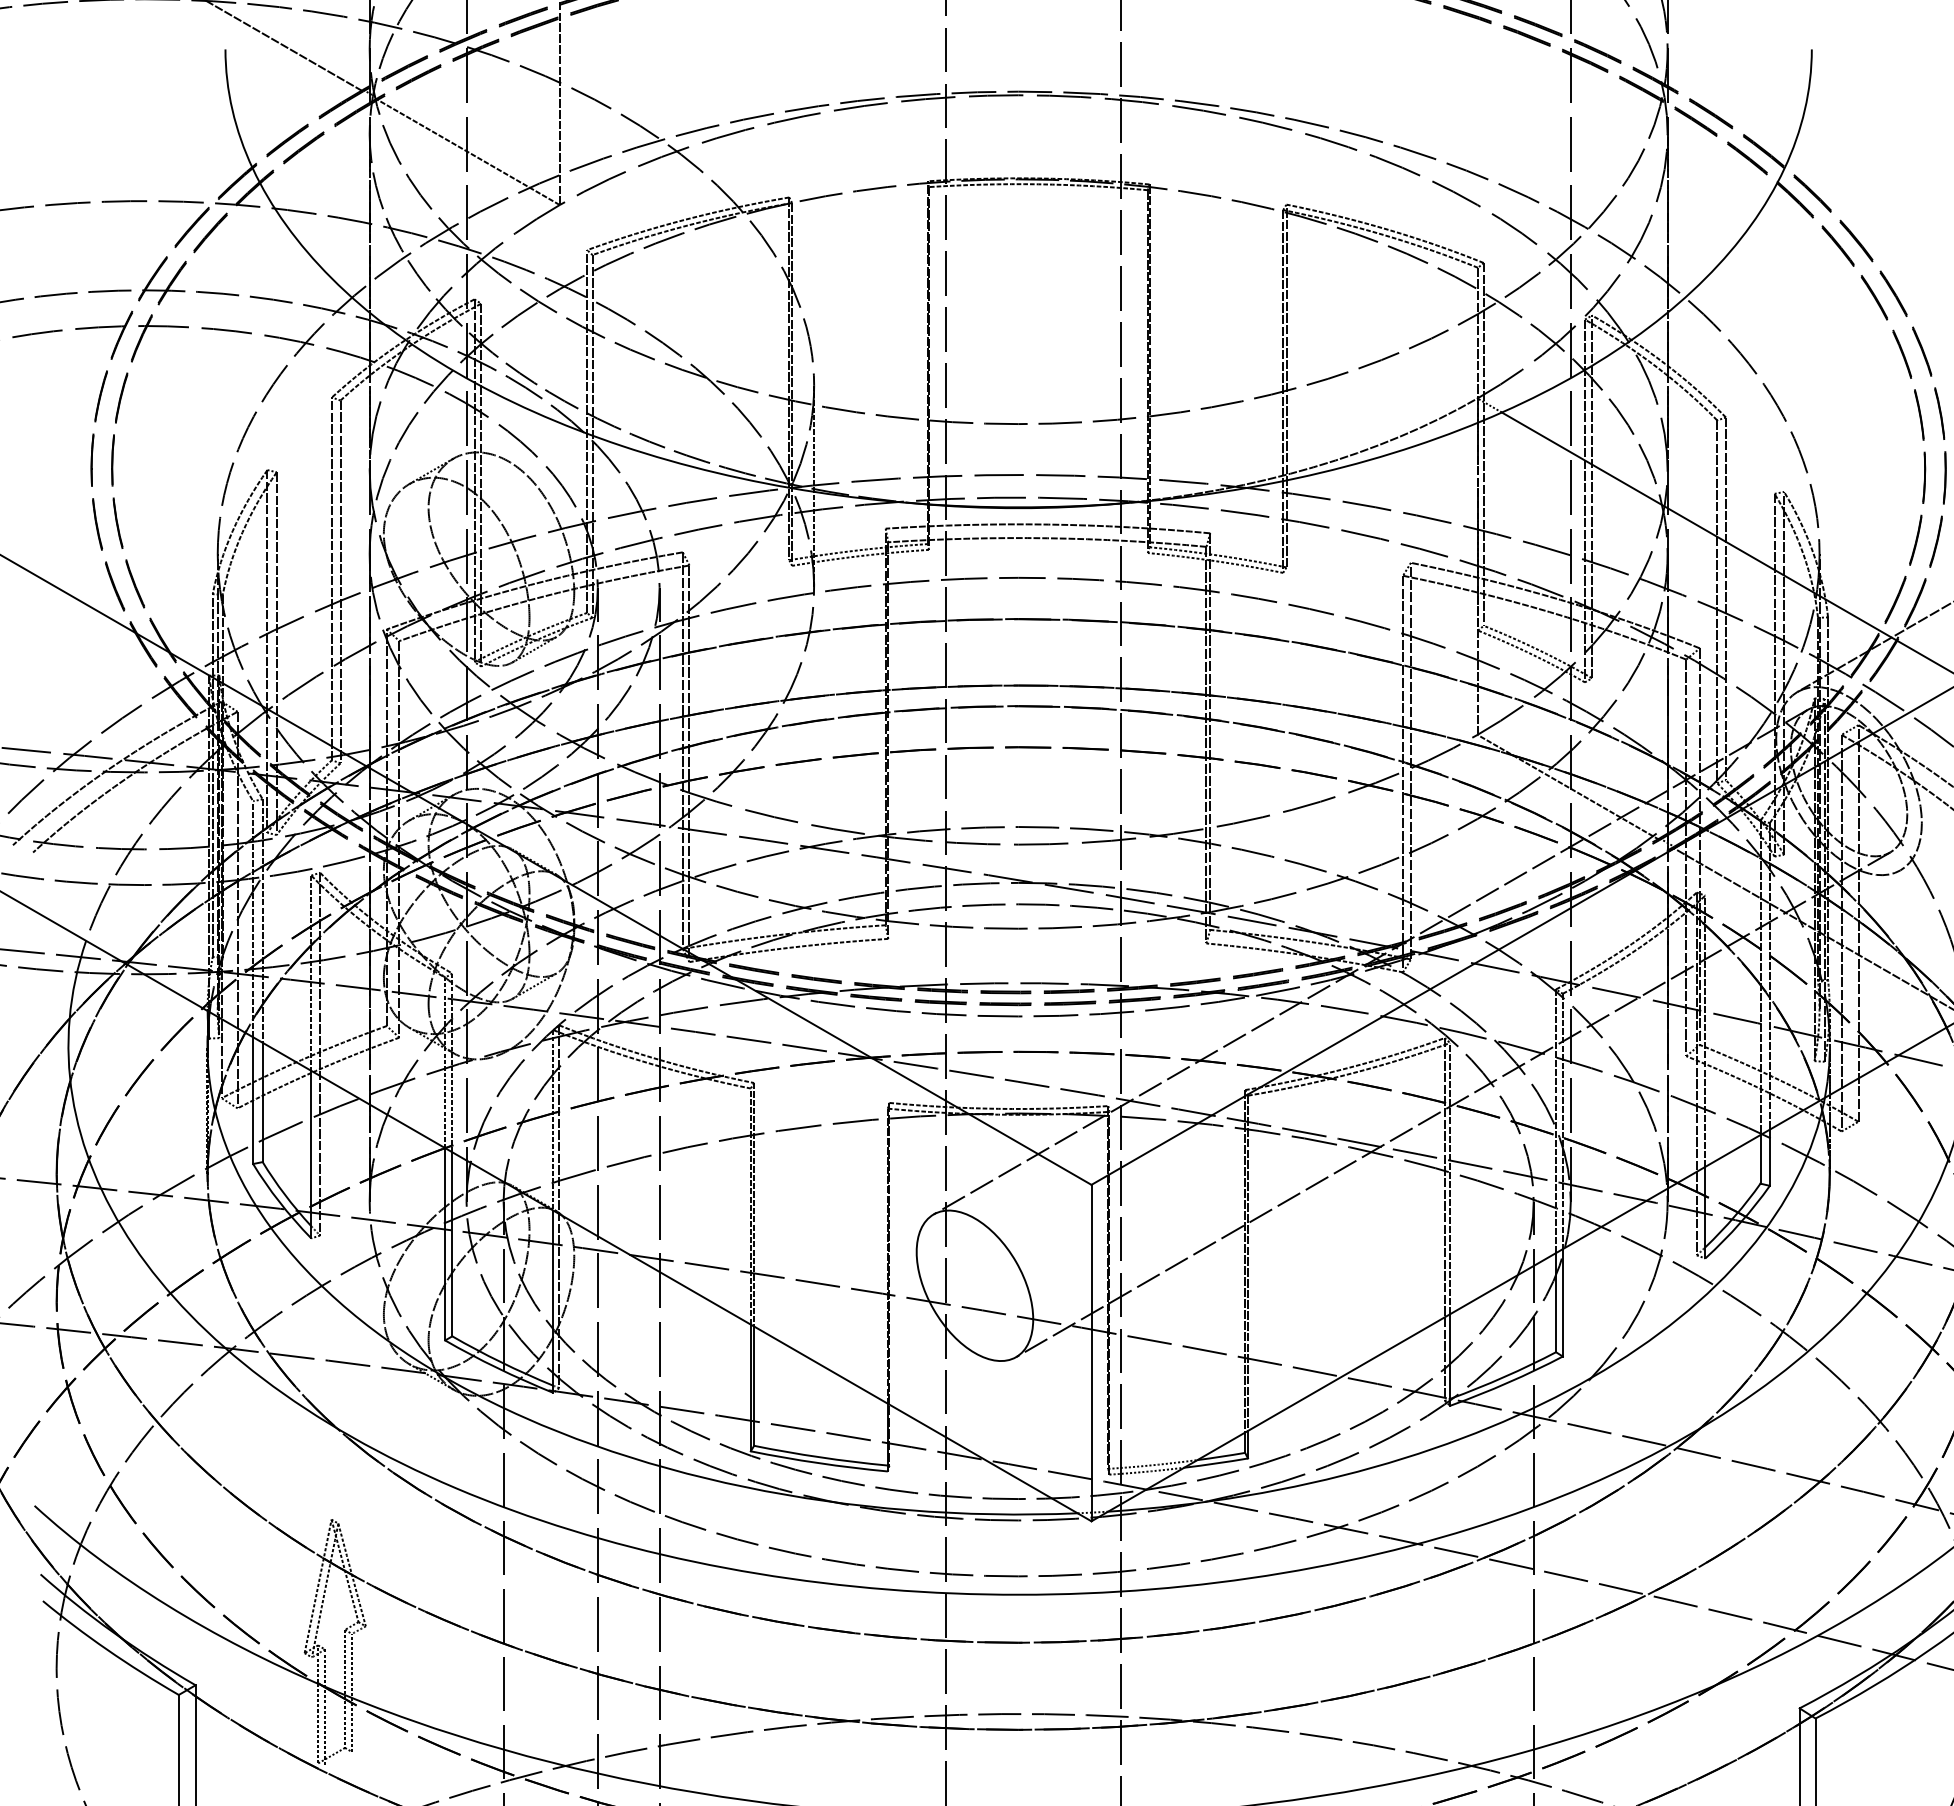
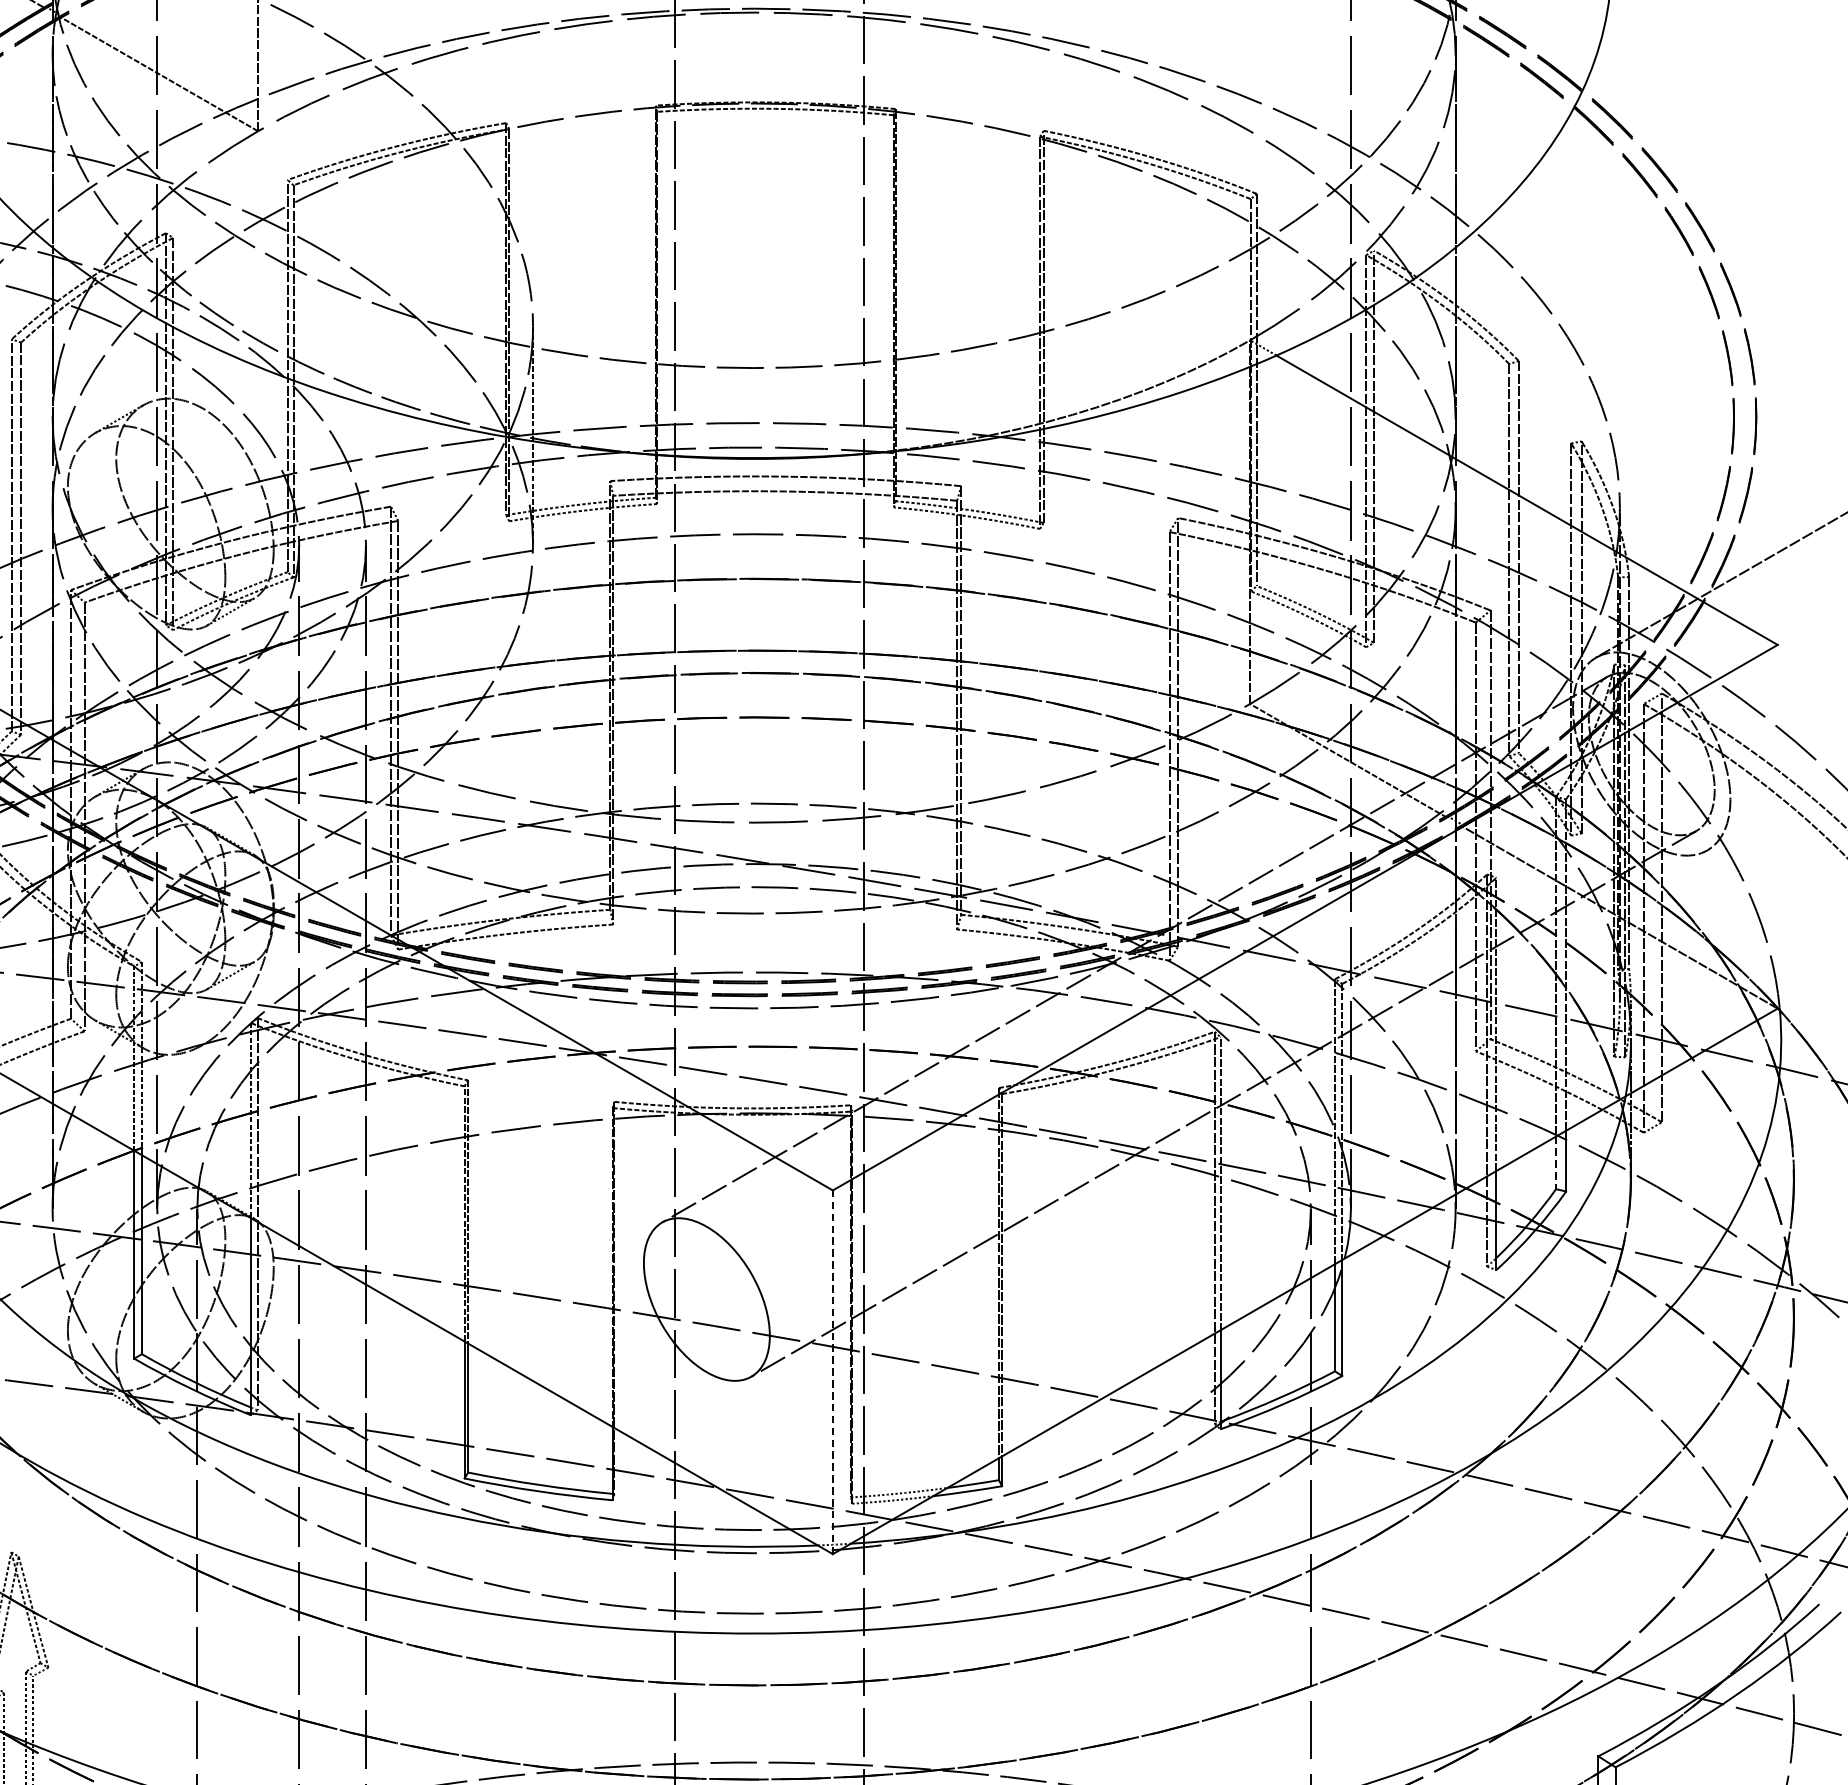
line: (1760, 1159) -> (1556, 1163), solid -> dashed
line: (1091, 1352) -> (832, 1371), solid -> dashed

